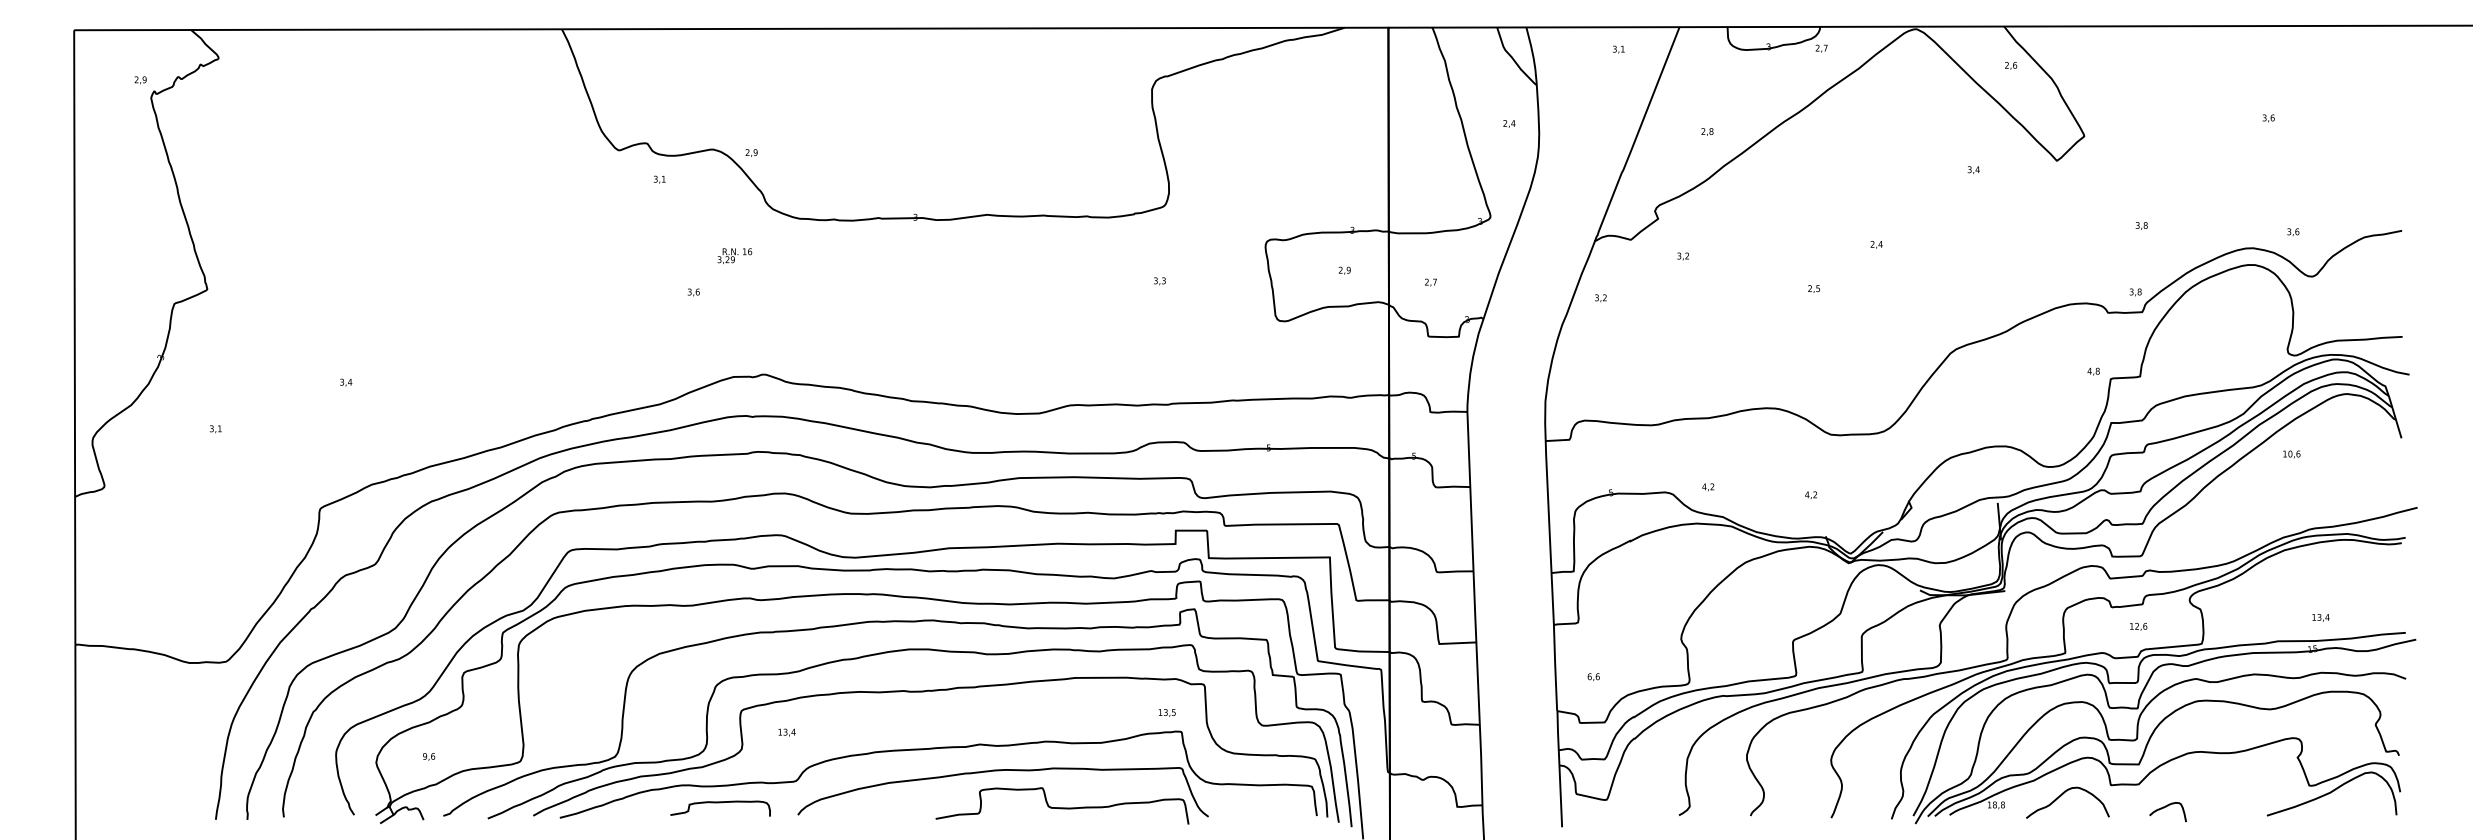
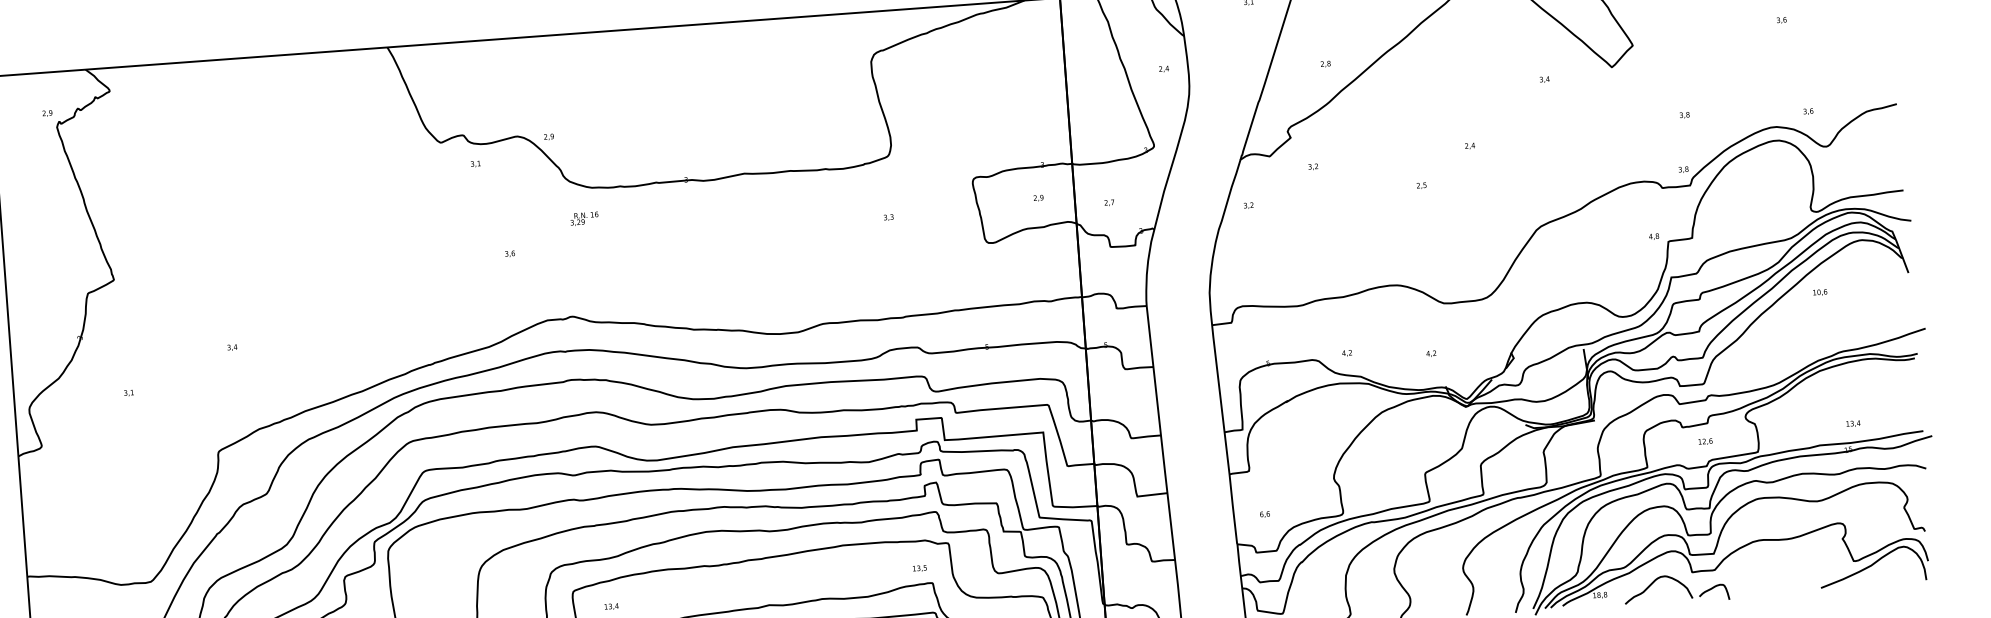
text: (734, 255) -> (584, 218), moved
curve: (2164, 808) -> (1711, 590), moved

